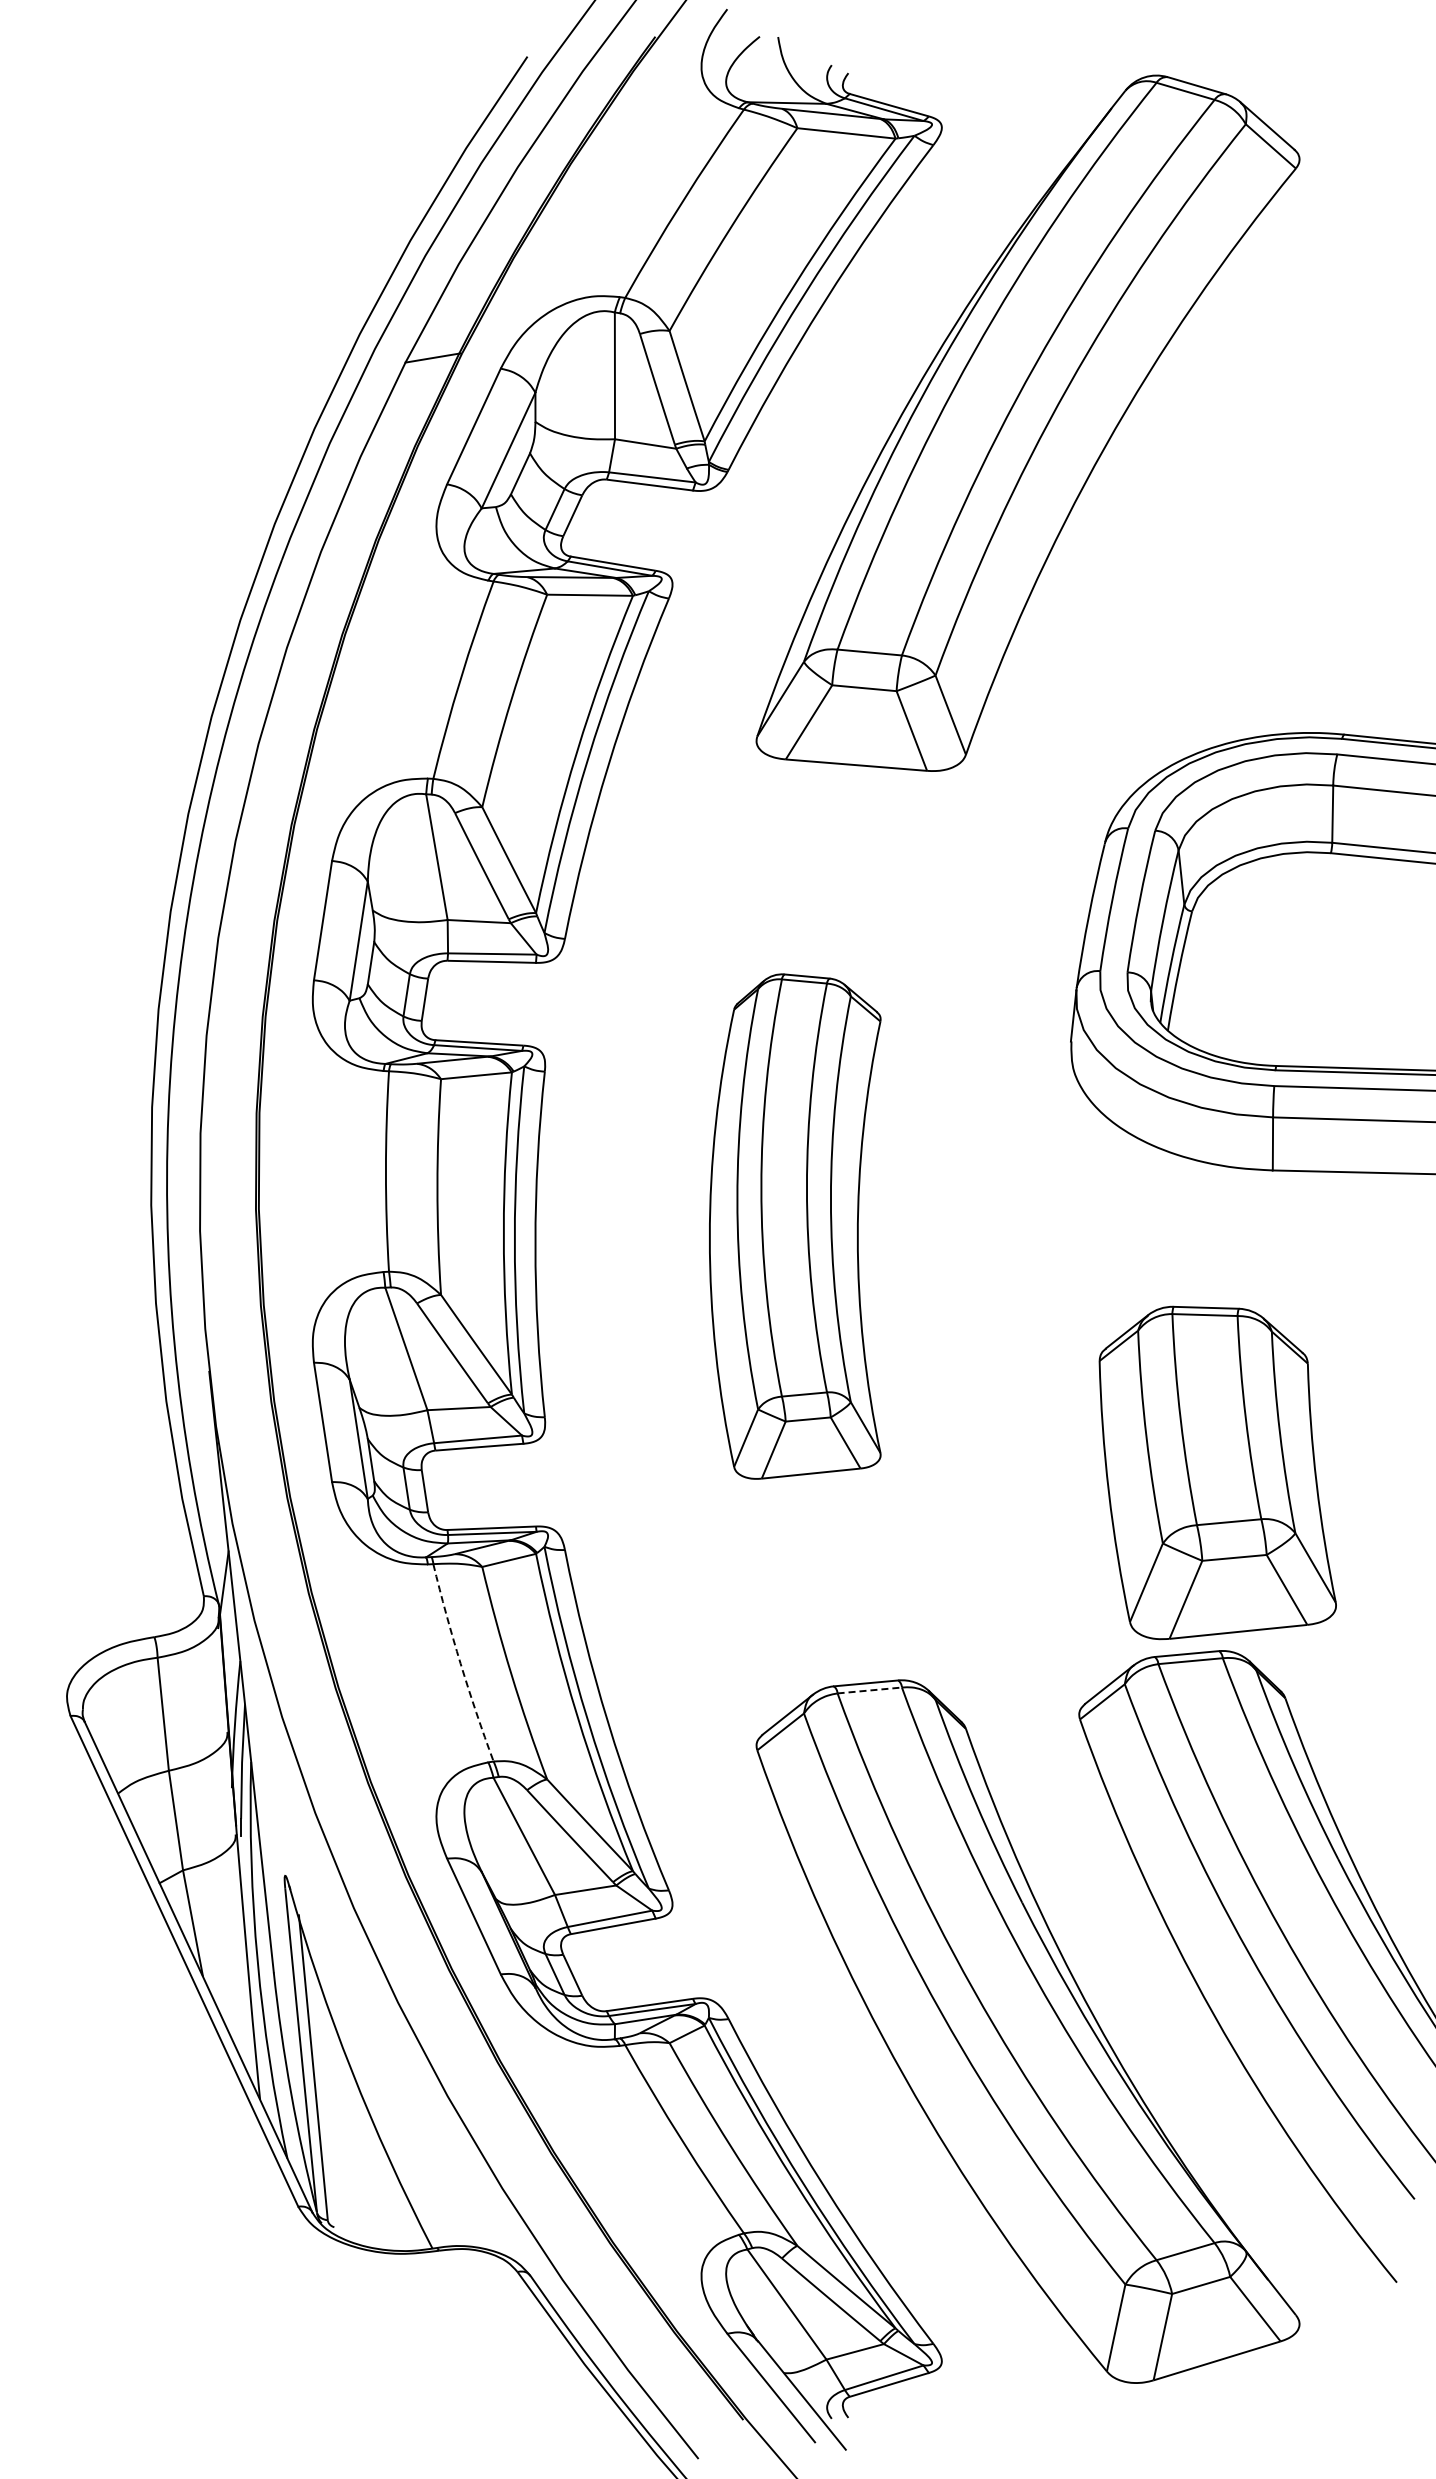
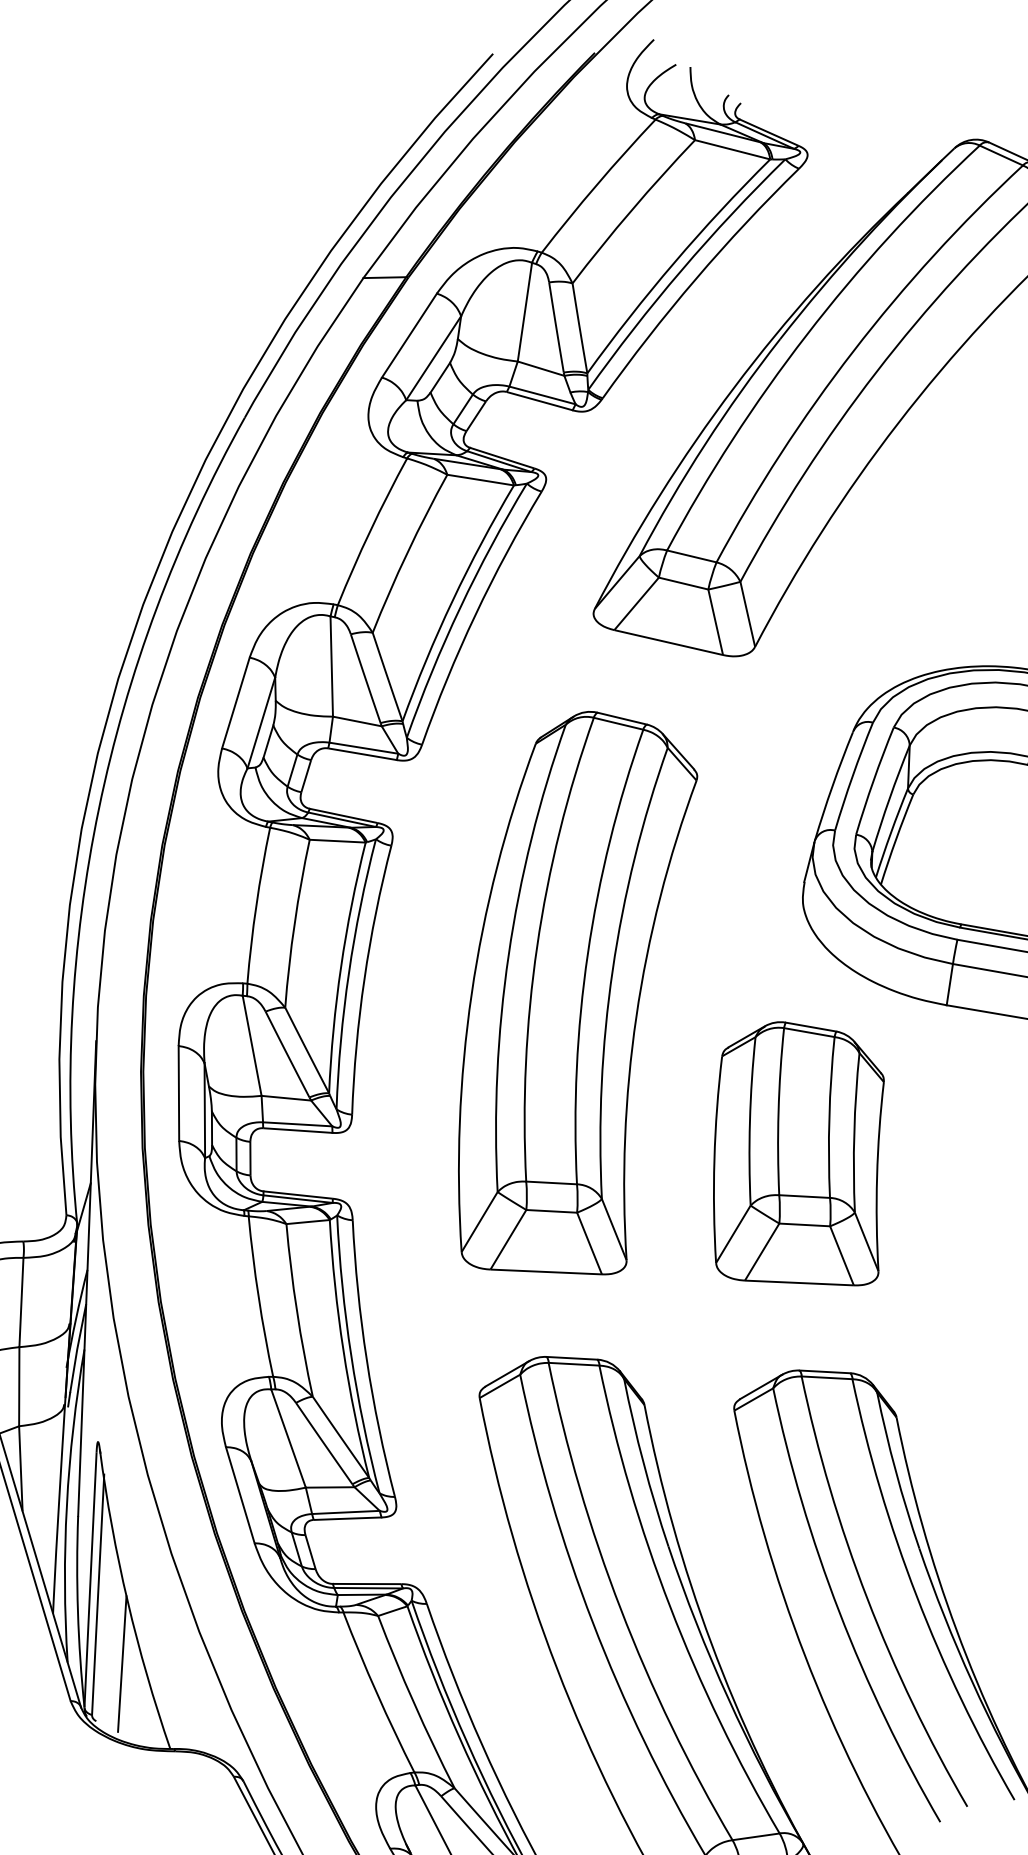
part: (795, 1226) -> (568, 994), size x1.43
part: (1217, 1472) -> (801, 1156), moved
arc: (460, 1663) -> (258, 1296), dashed -> solid
line: (870, 1690) -> (574, 1364), dashed -> solid
line: (356, 2150) -> (122, 1663), added

